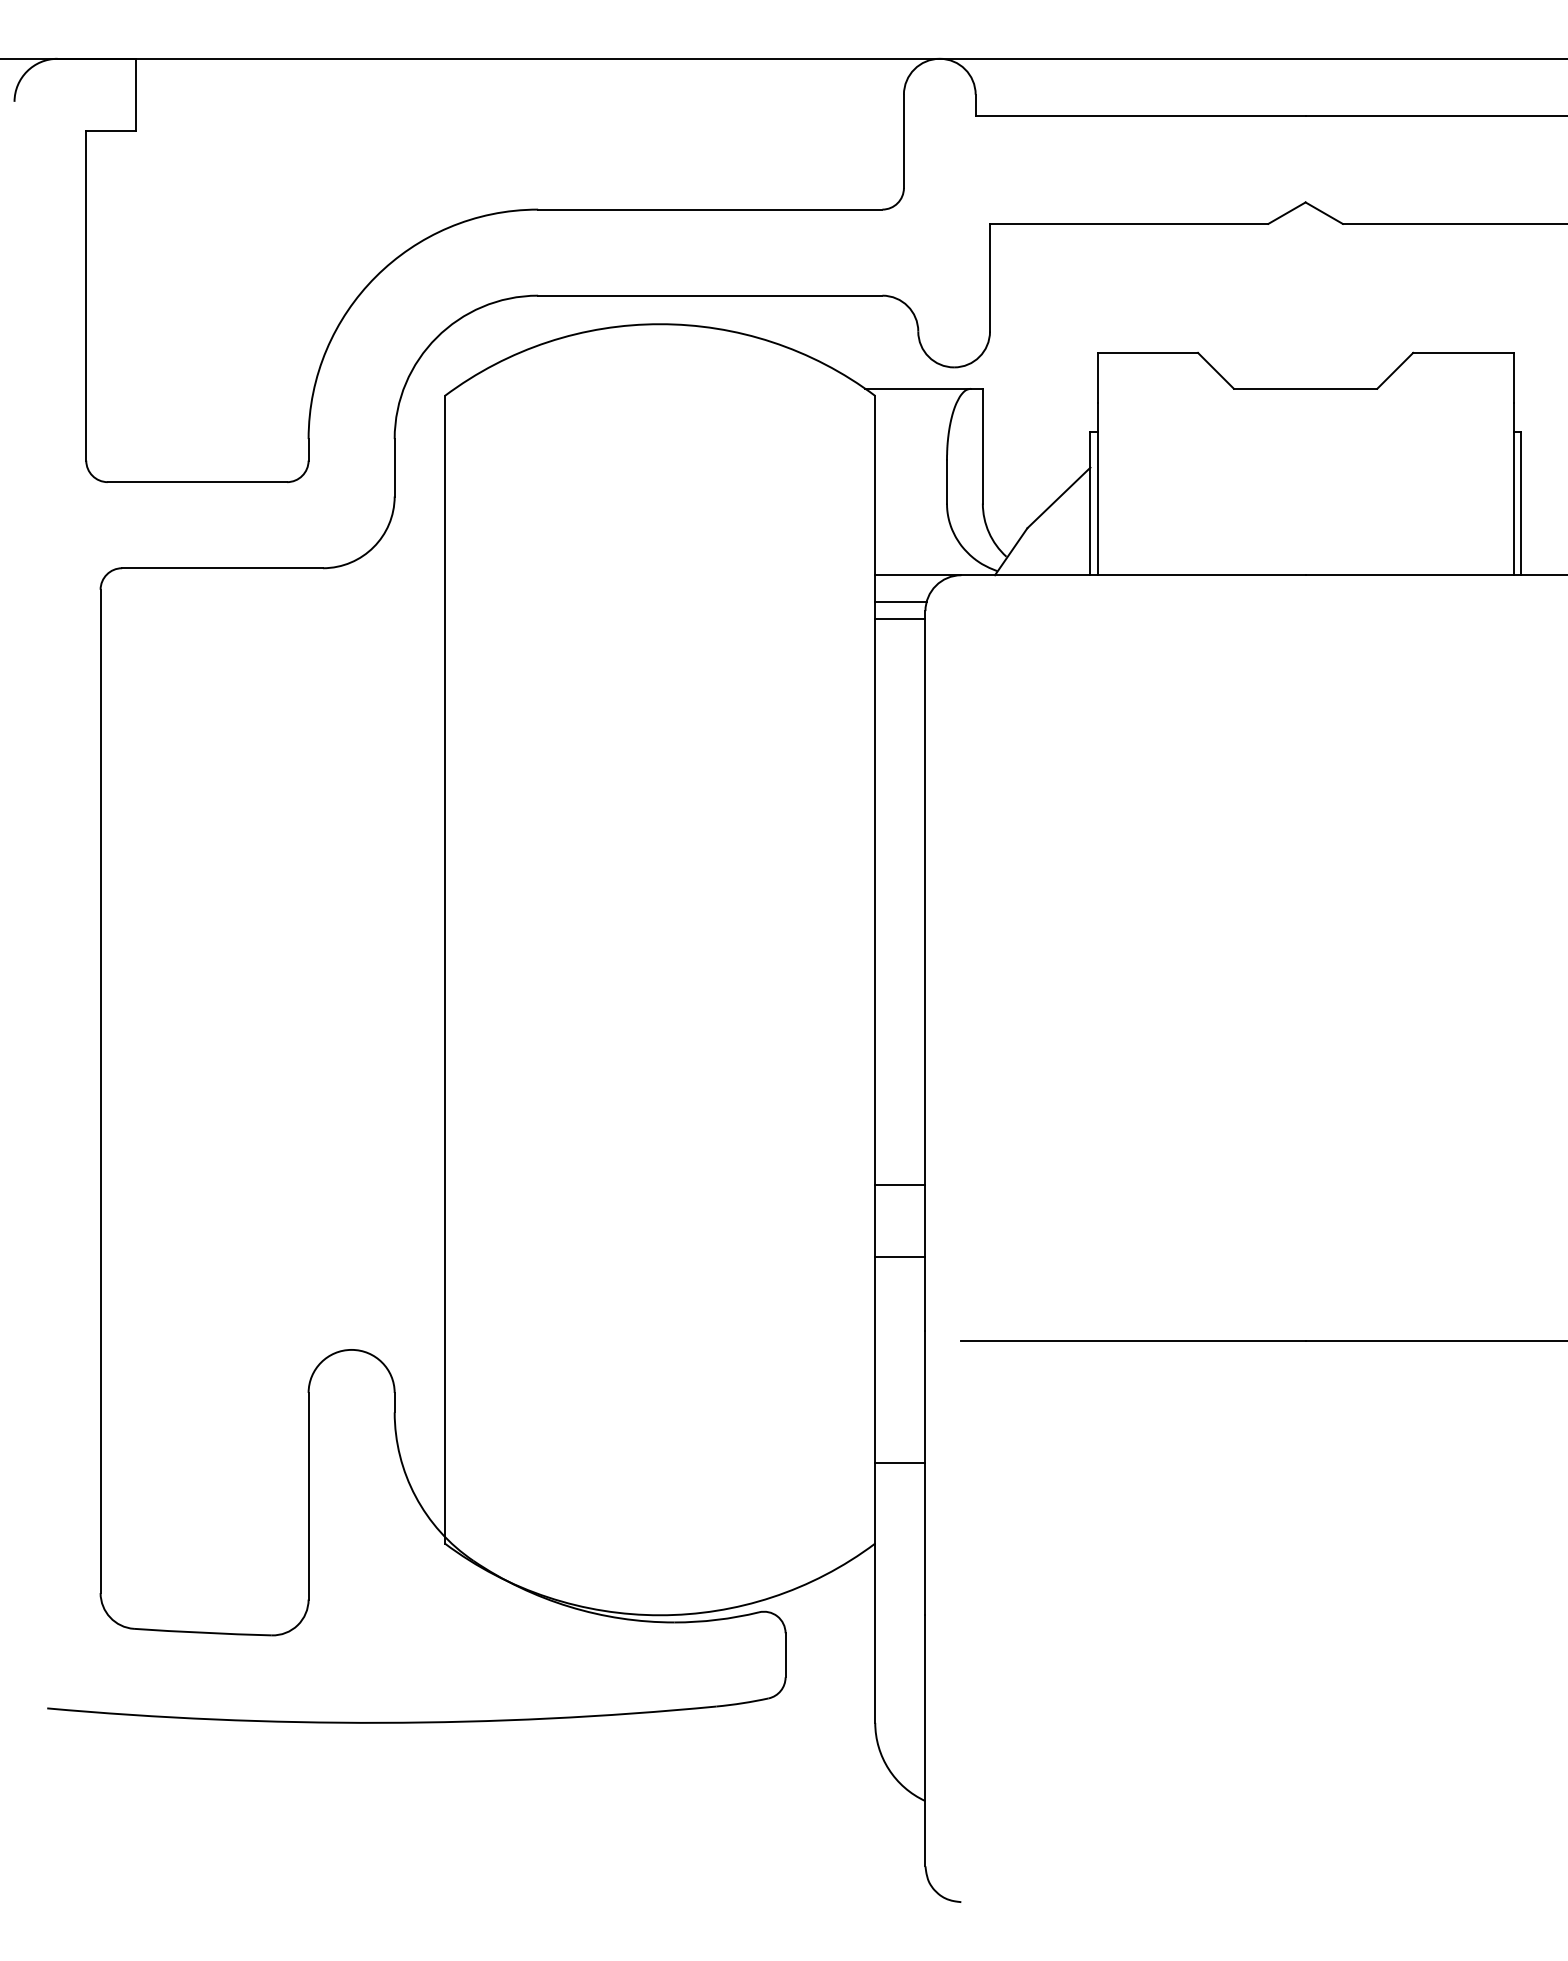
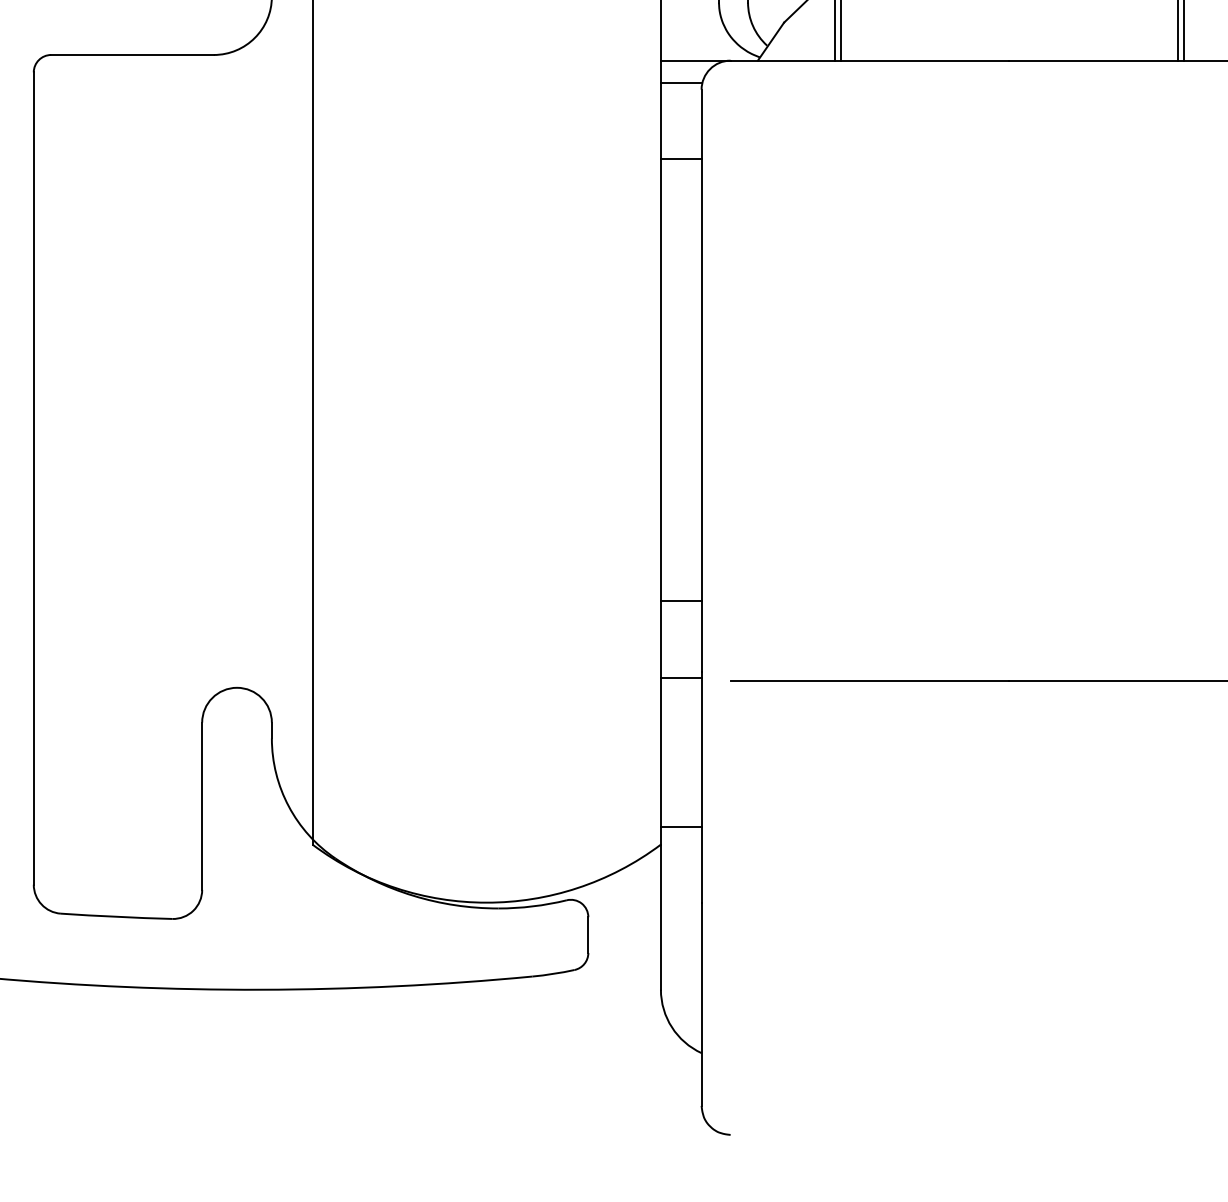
line: (900, 619) -> (681, 159), moved
line: (900, 1185) -> (681, 600), moved
line: (900, 1257) -> (681, 677), moved
line: (900, 1463) -> (681, 827), moved

